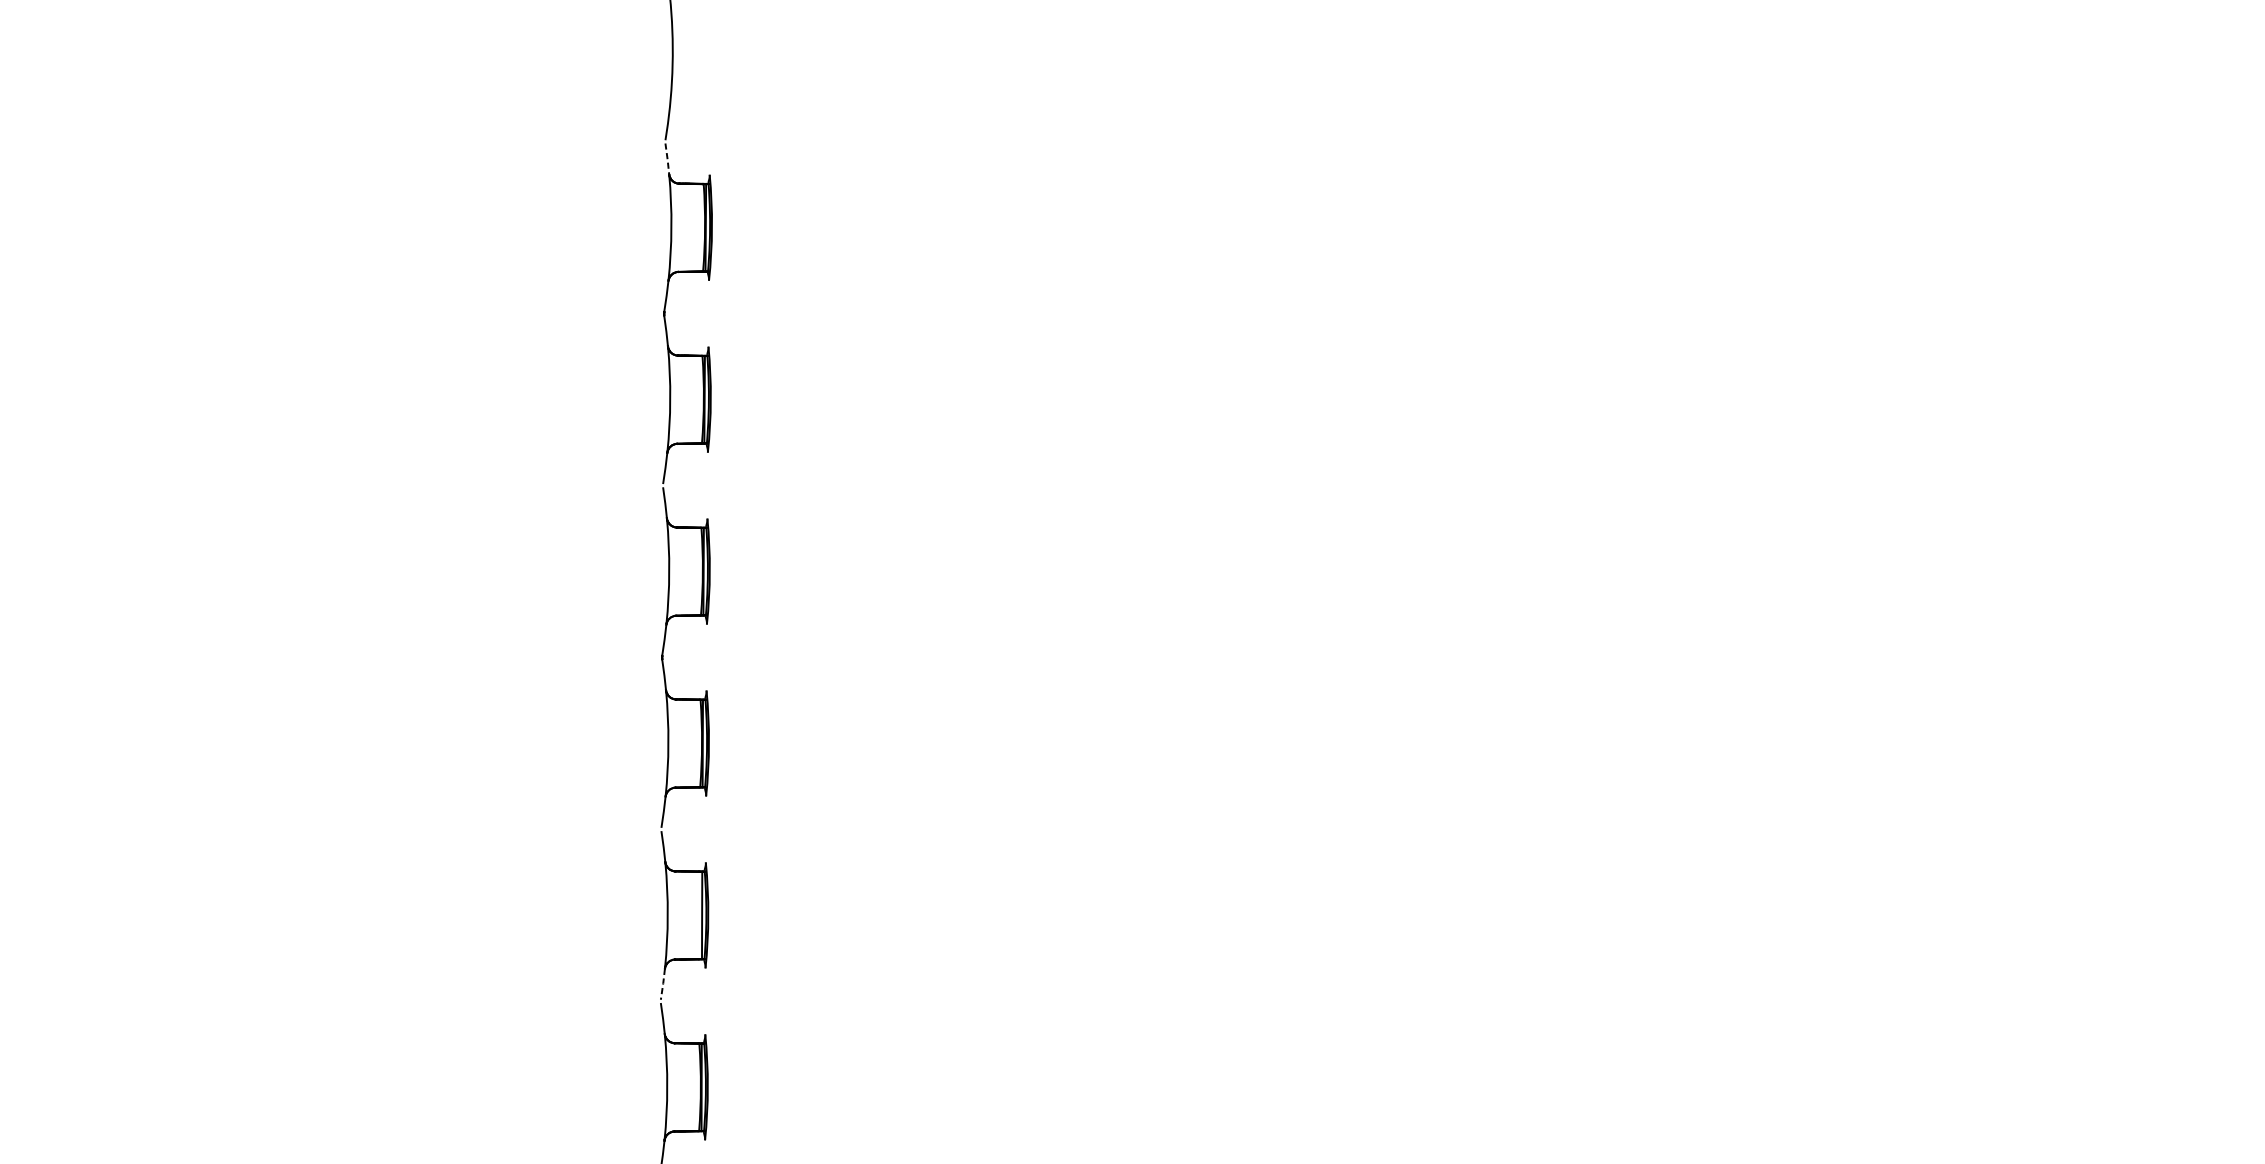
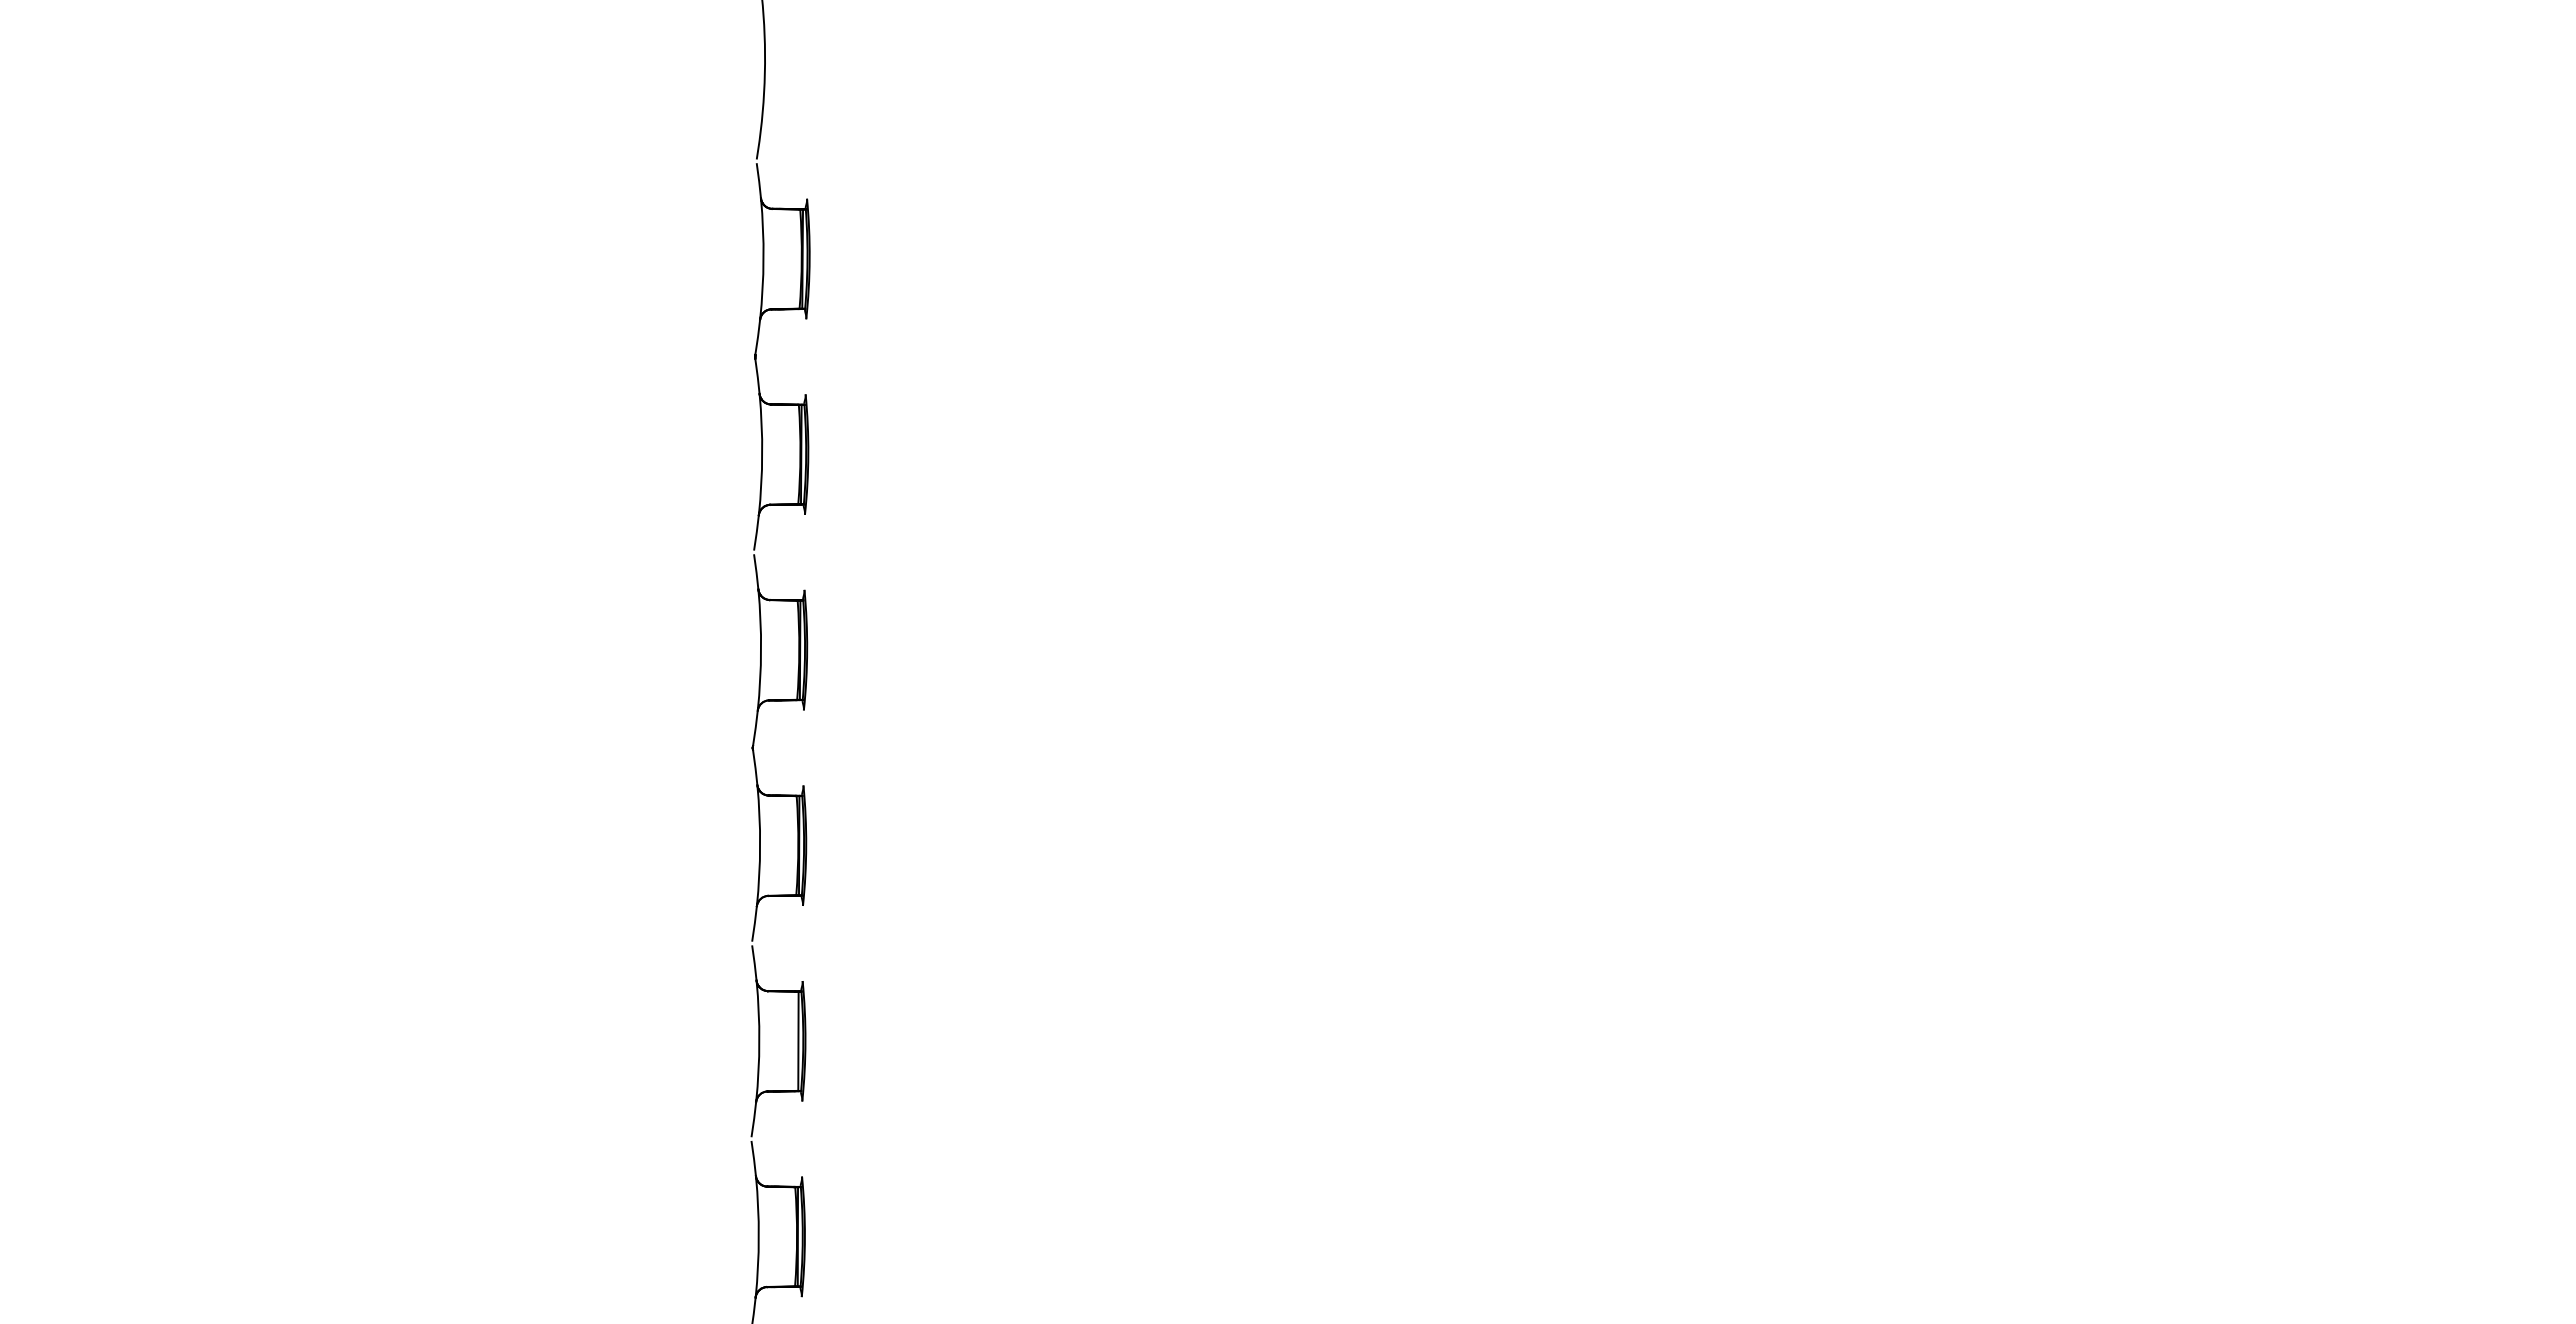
line: (667, 159) -> (759, 181), dashed -> solid
line: (663, 984) -> (754, 1119), dashed -> solid

